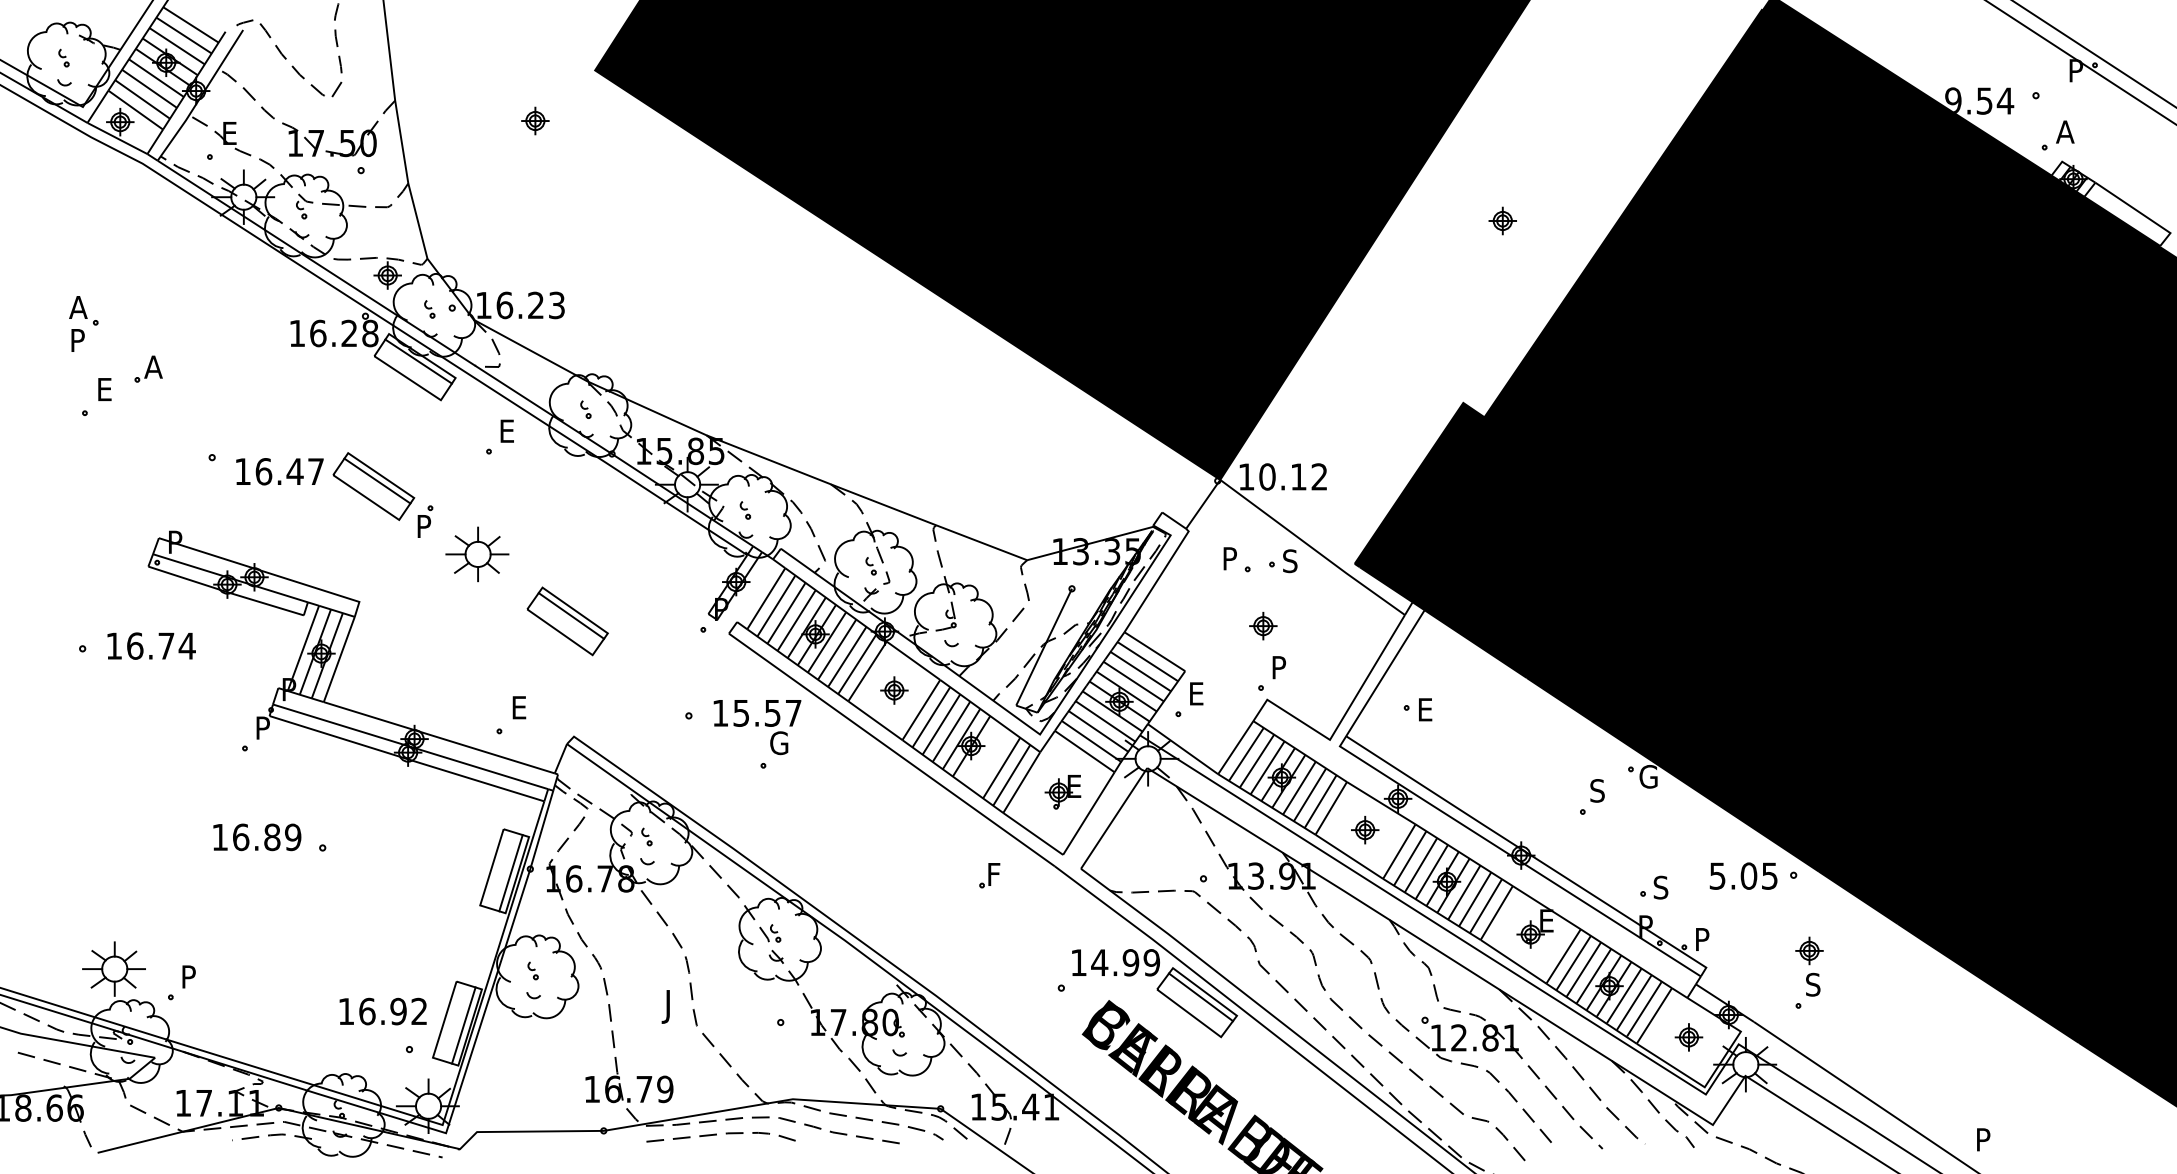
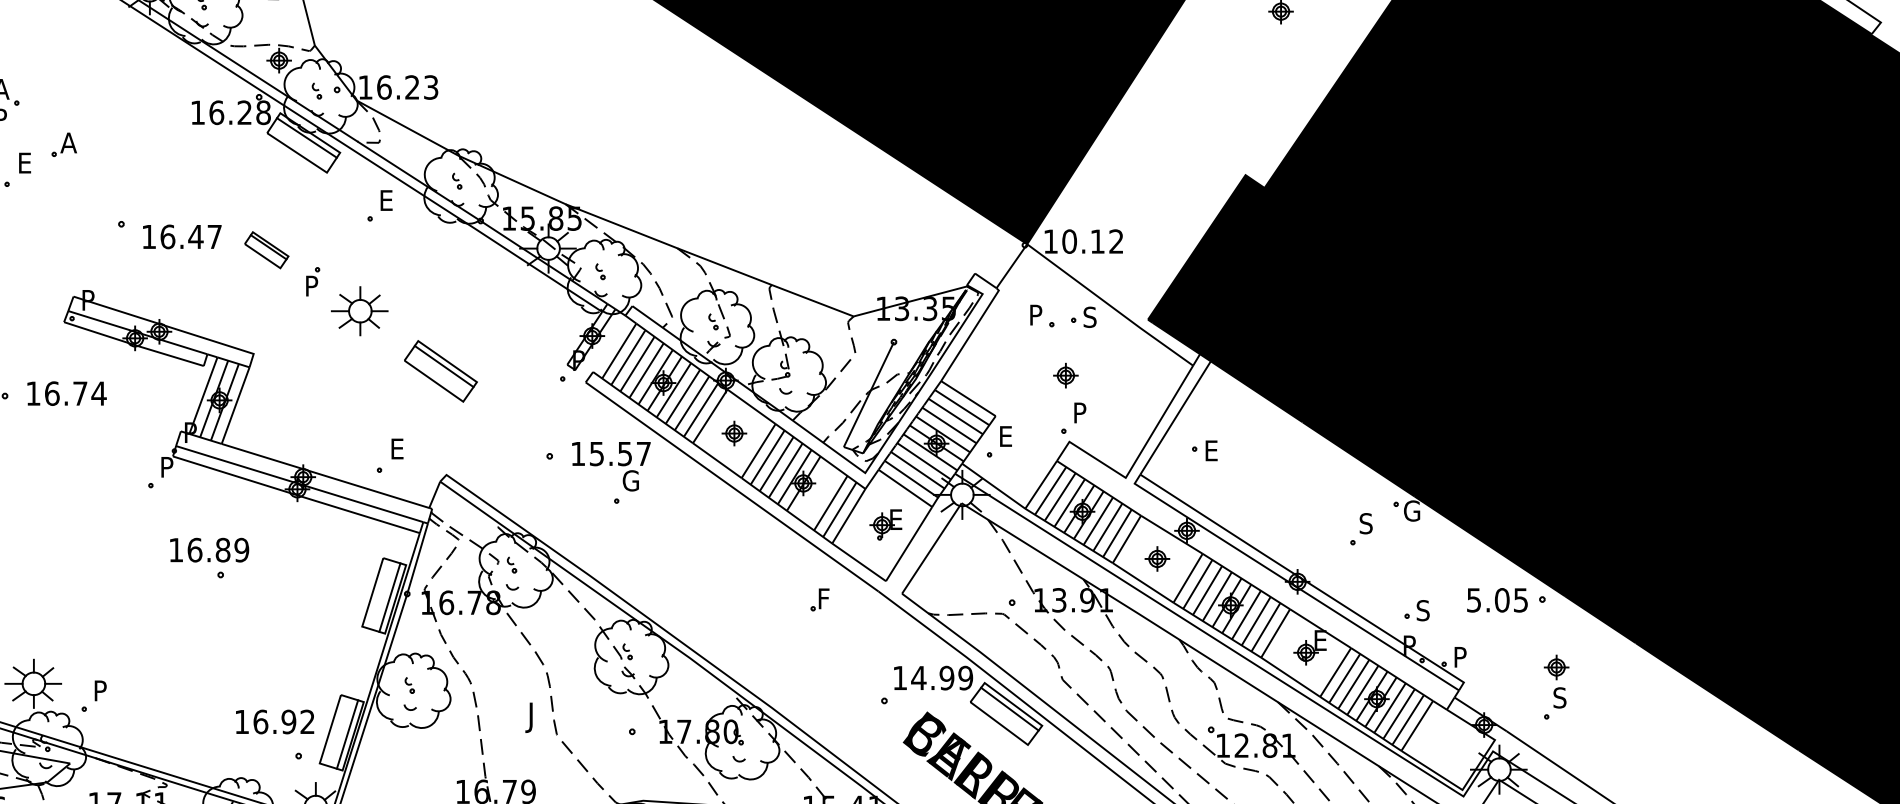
part: (373, 486) -> (266, 250), size x0.6
text: (257, 837) -> (209, 550), moved
part: (1688, 1037) -> (1447, 745), removed

